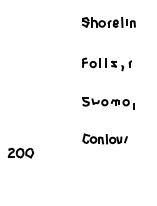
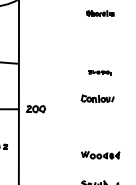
part: (108, 22) -> (100, 13), size x0.7
part: (106, 64) -> (98, 44), removed
part: (107, 102) -> (99, 72), size x0.6

